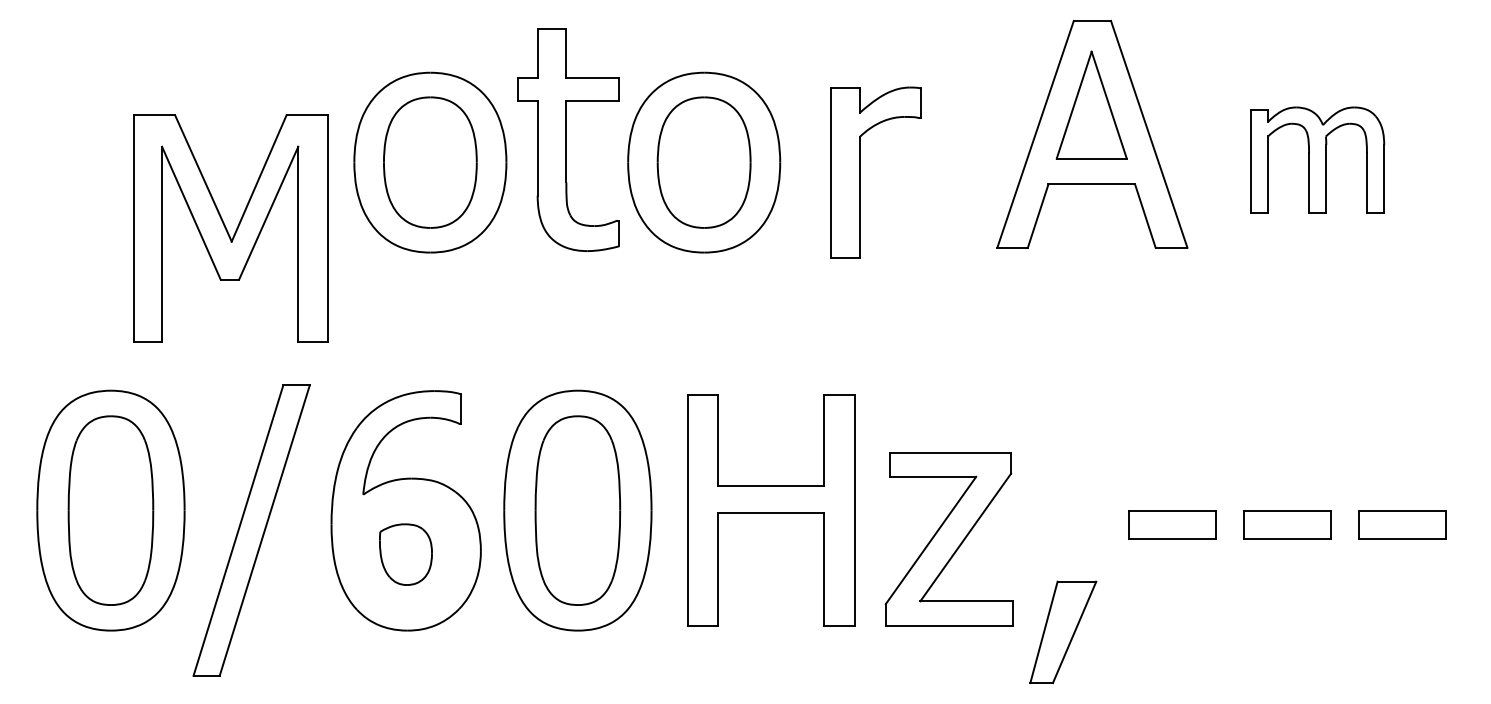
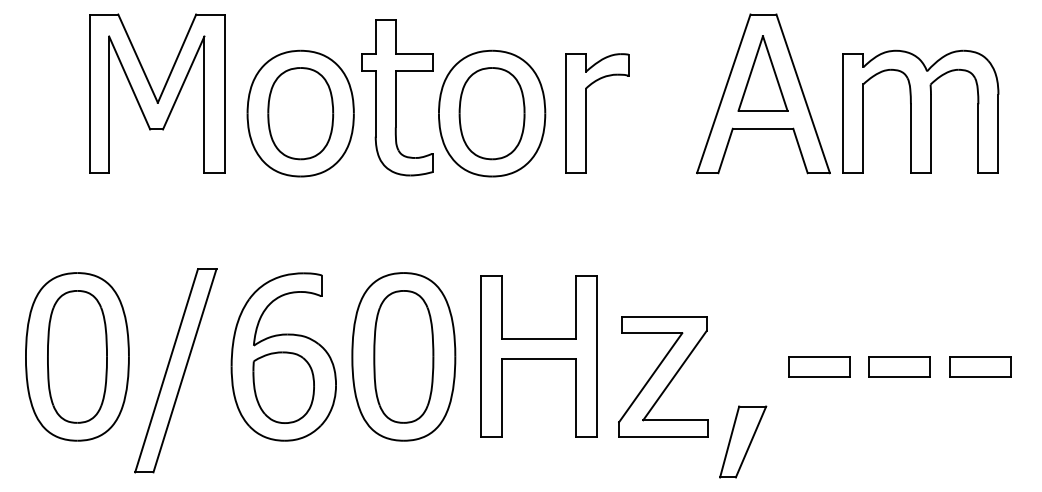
part: (1317, 159) -> (920, 111), size x1.67
part: (860, 172) -> (586, 113), moved
part: (231, 228) -> (157, 93), moved
part: (405, 554) -> (283, 387), size x1.67

